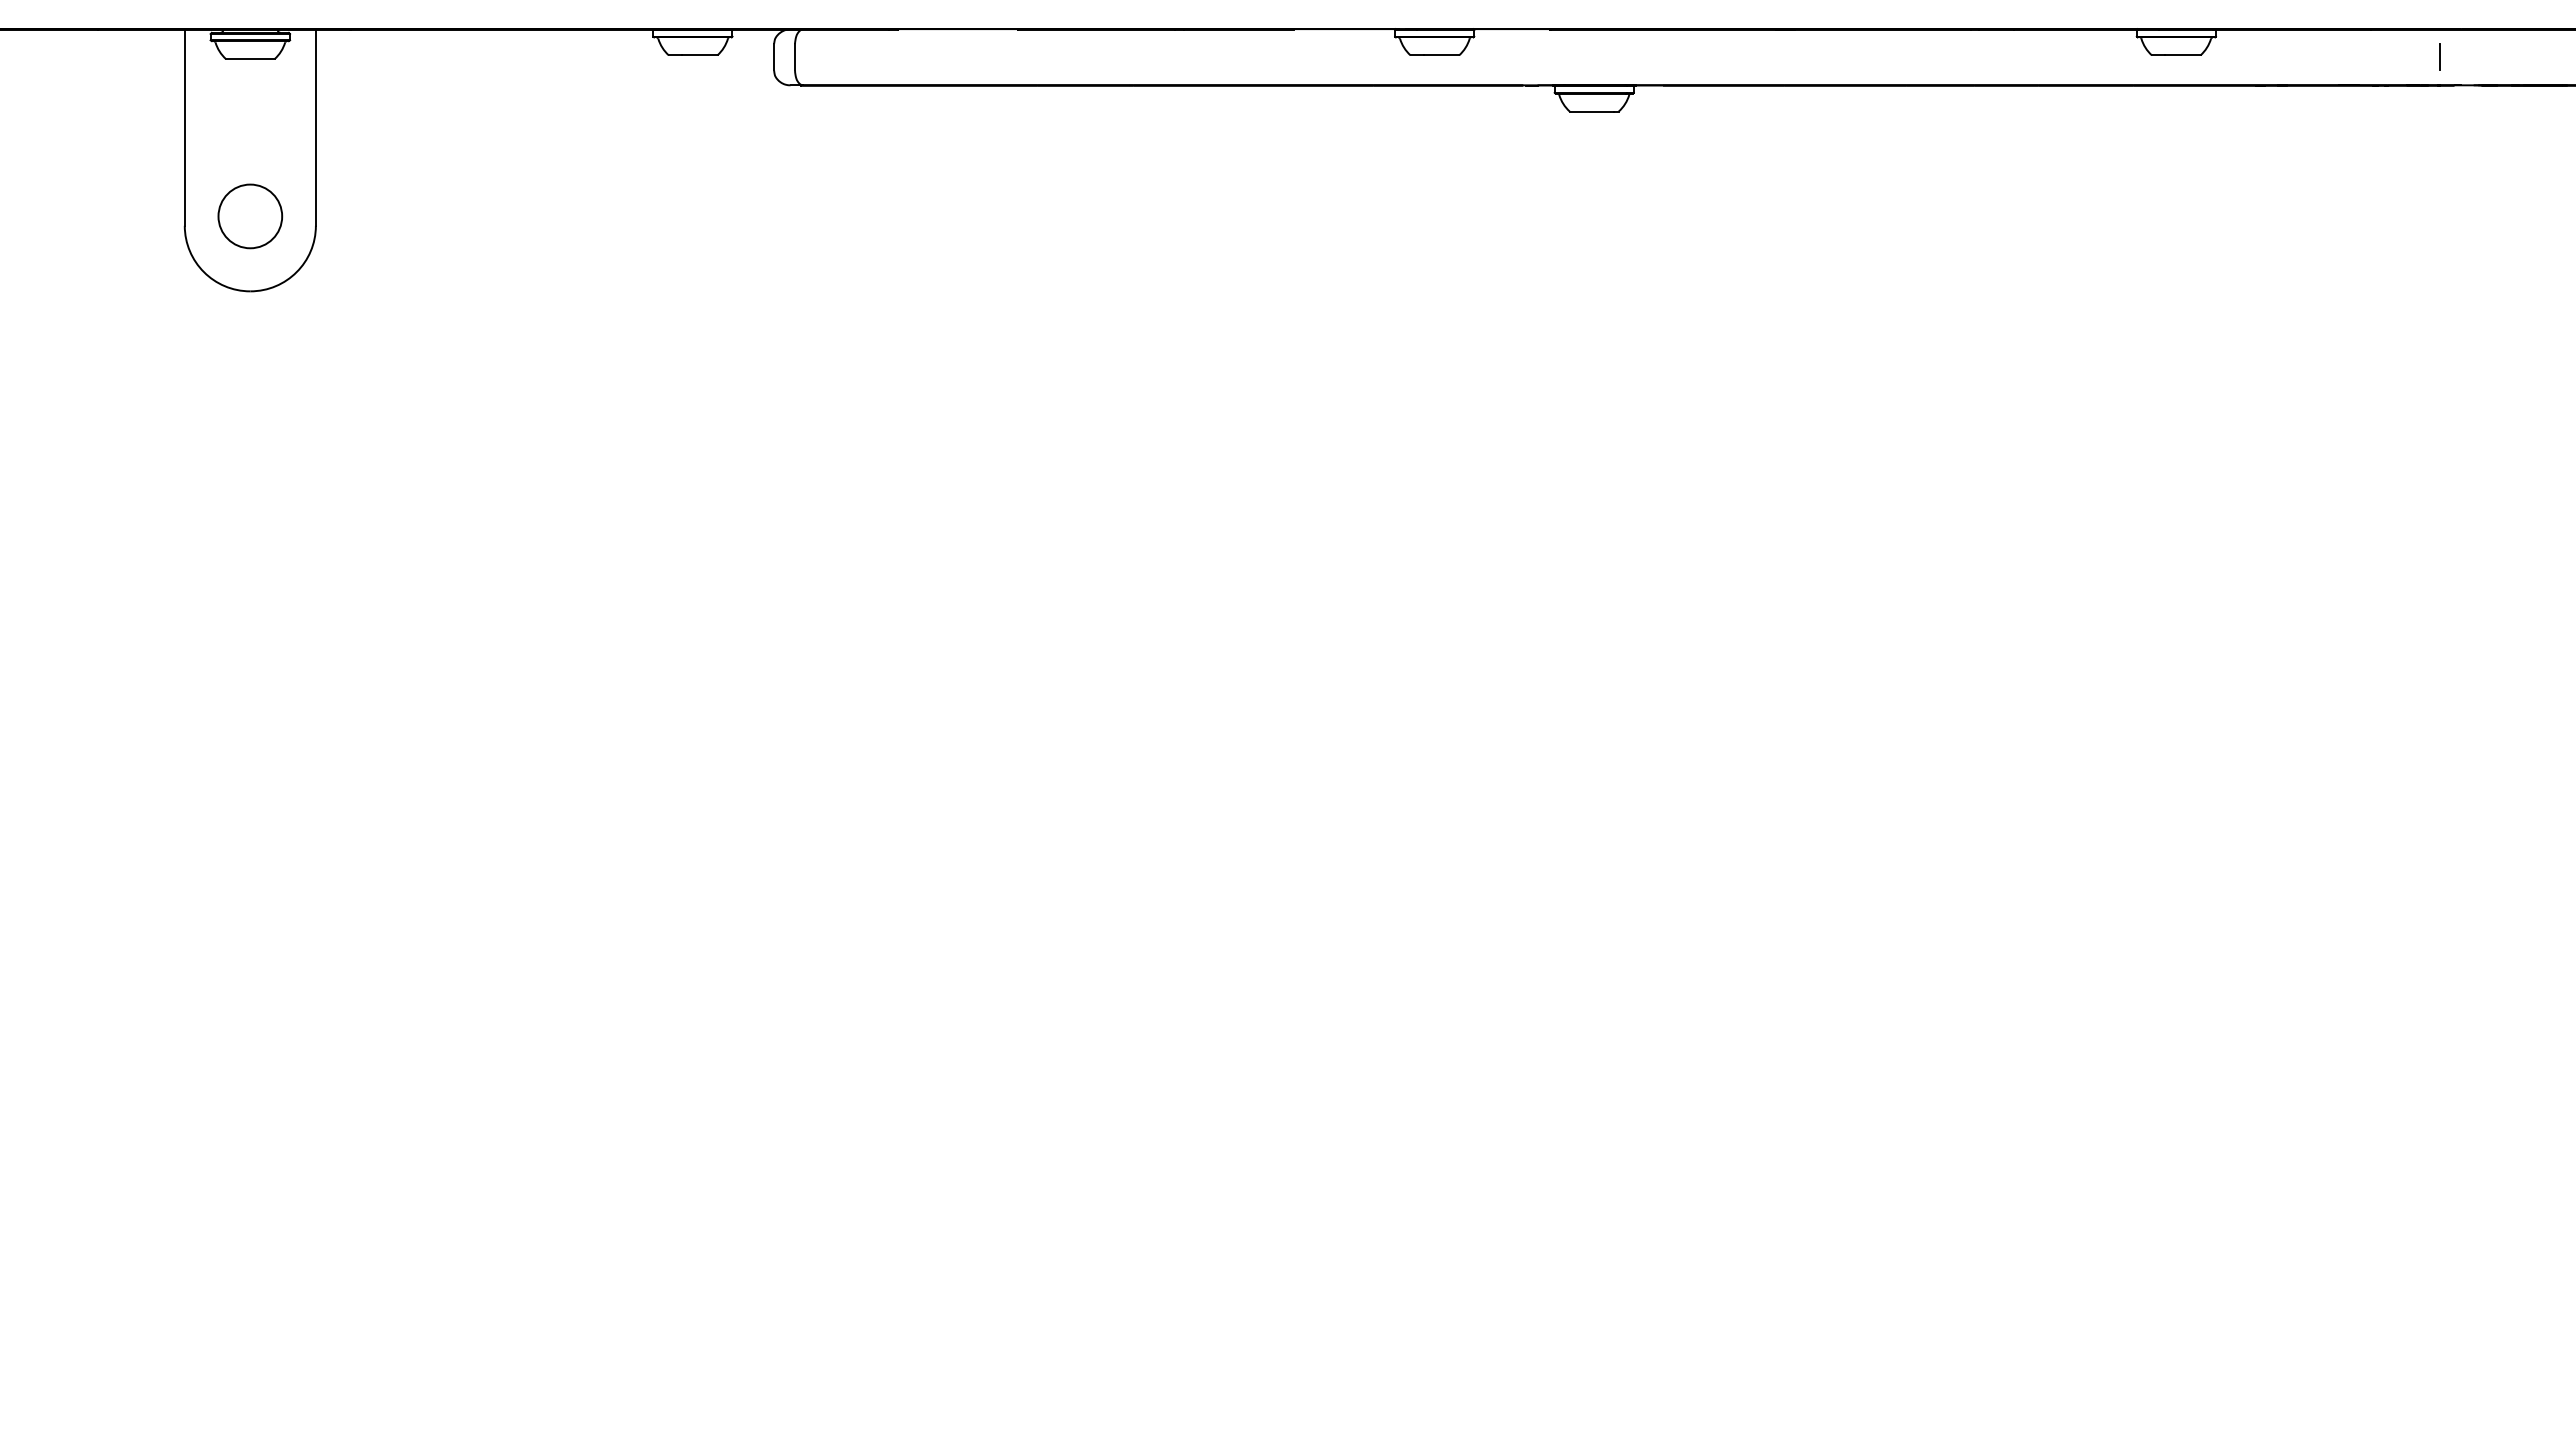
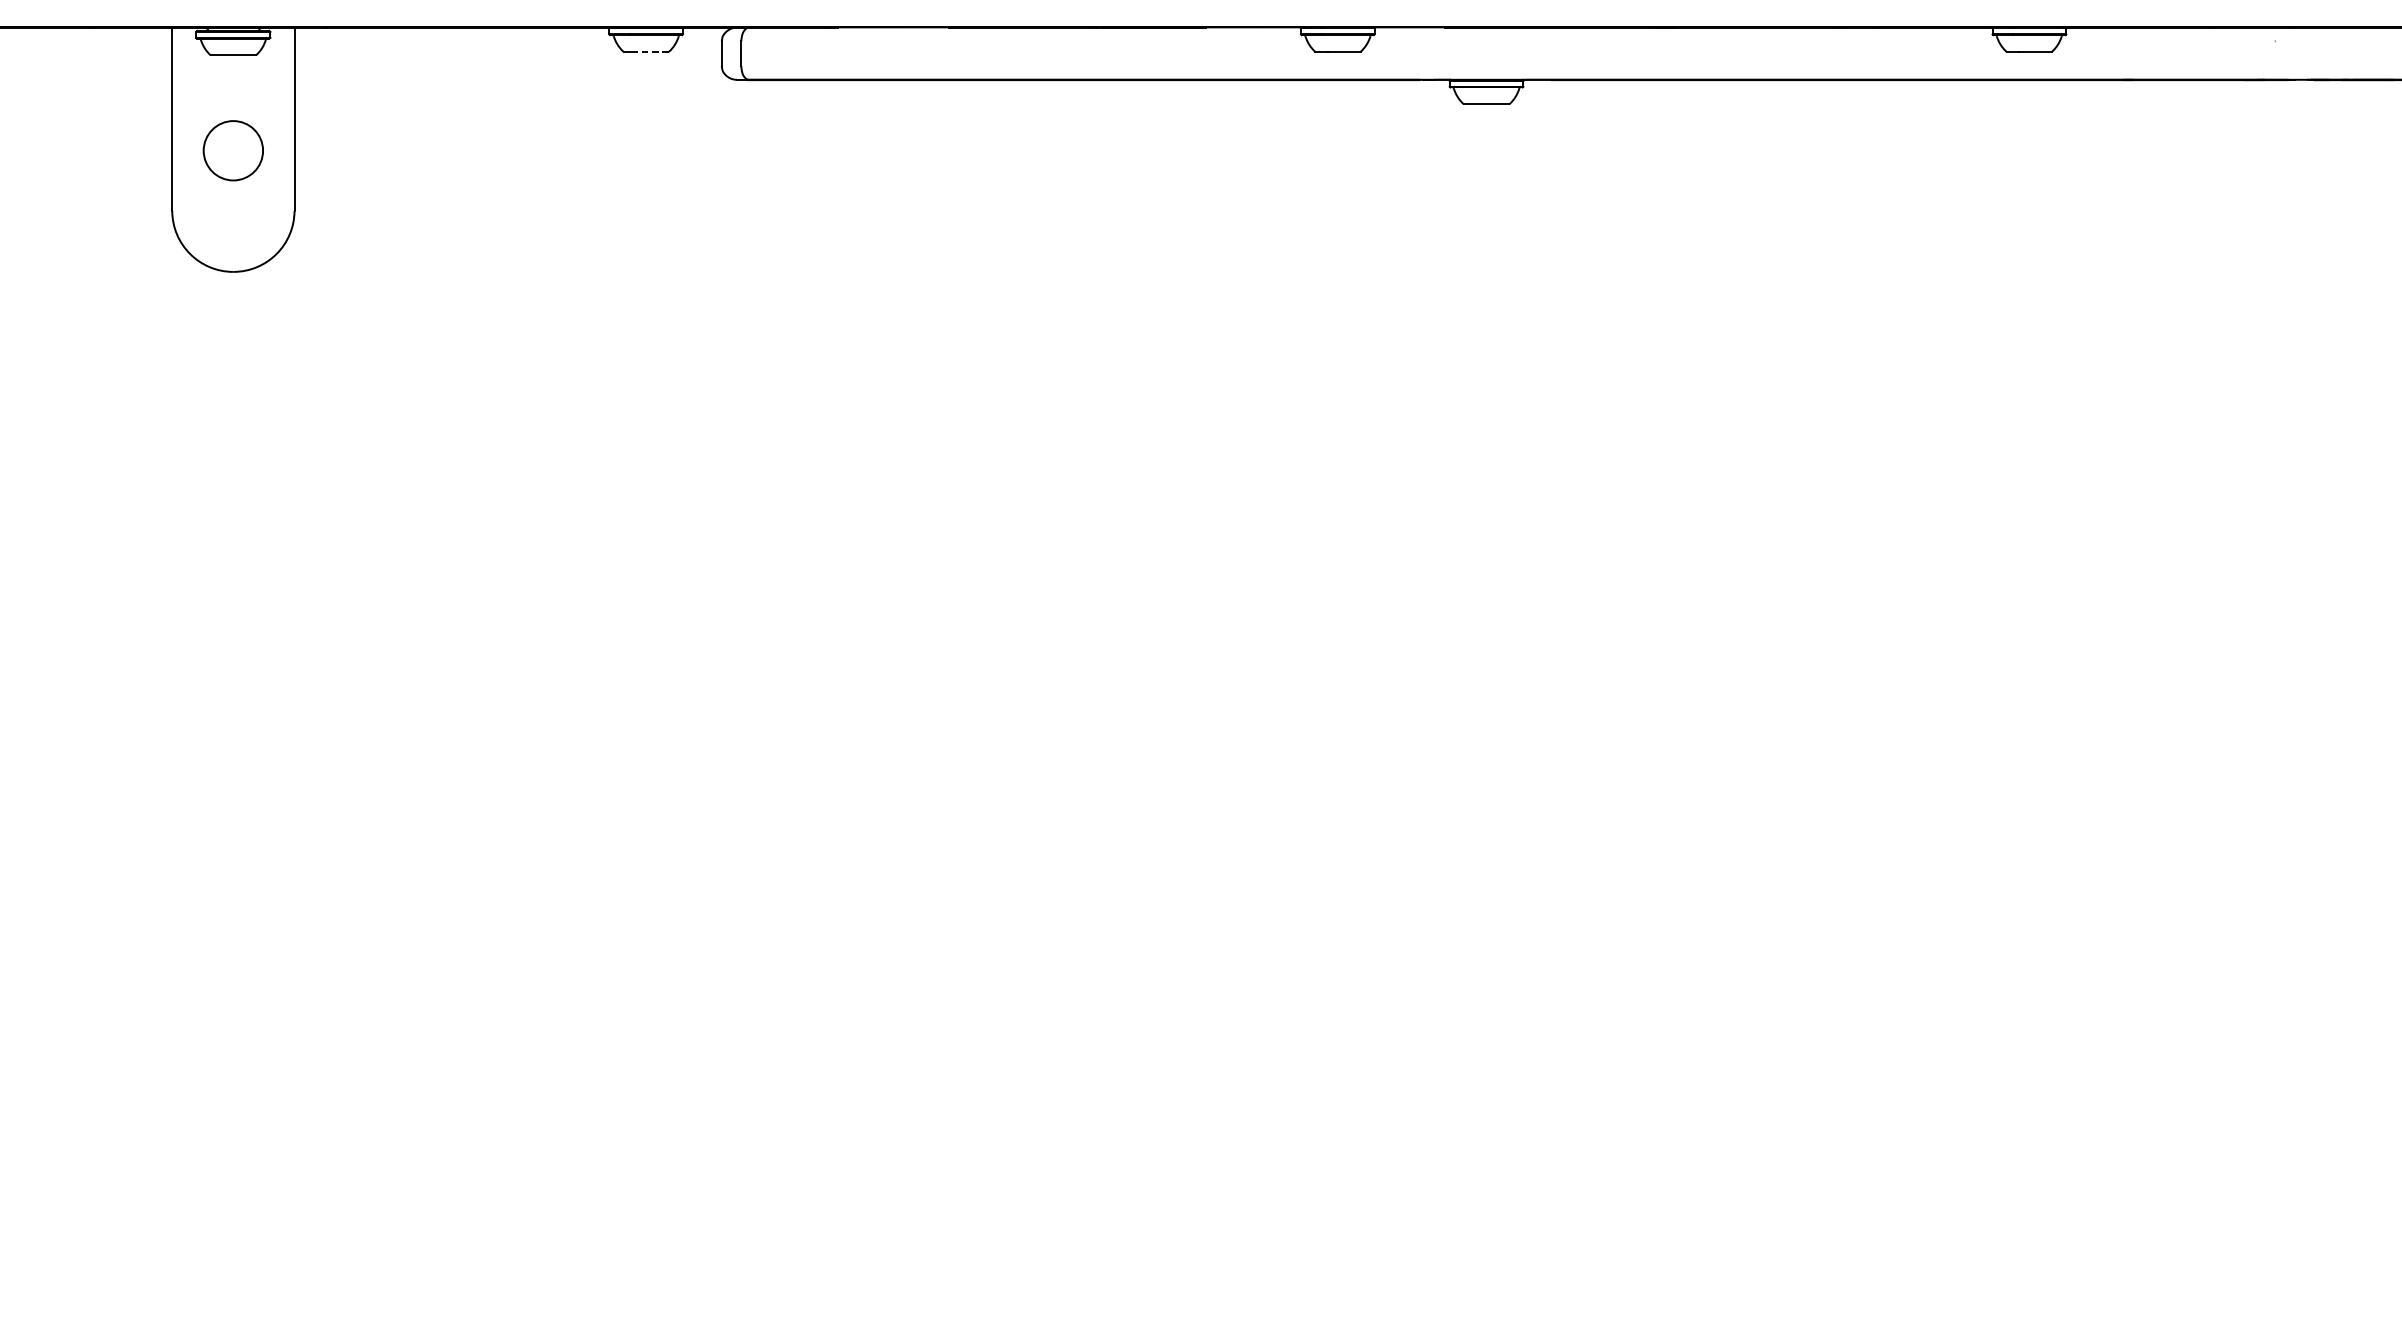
line: (699, 55) -> (652, 51), solid -> dashed
line: (2439, 57) -> (2274, 53), removed
circle: (250, 216) -> (233, 150), moved

